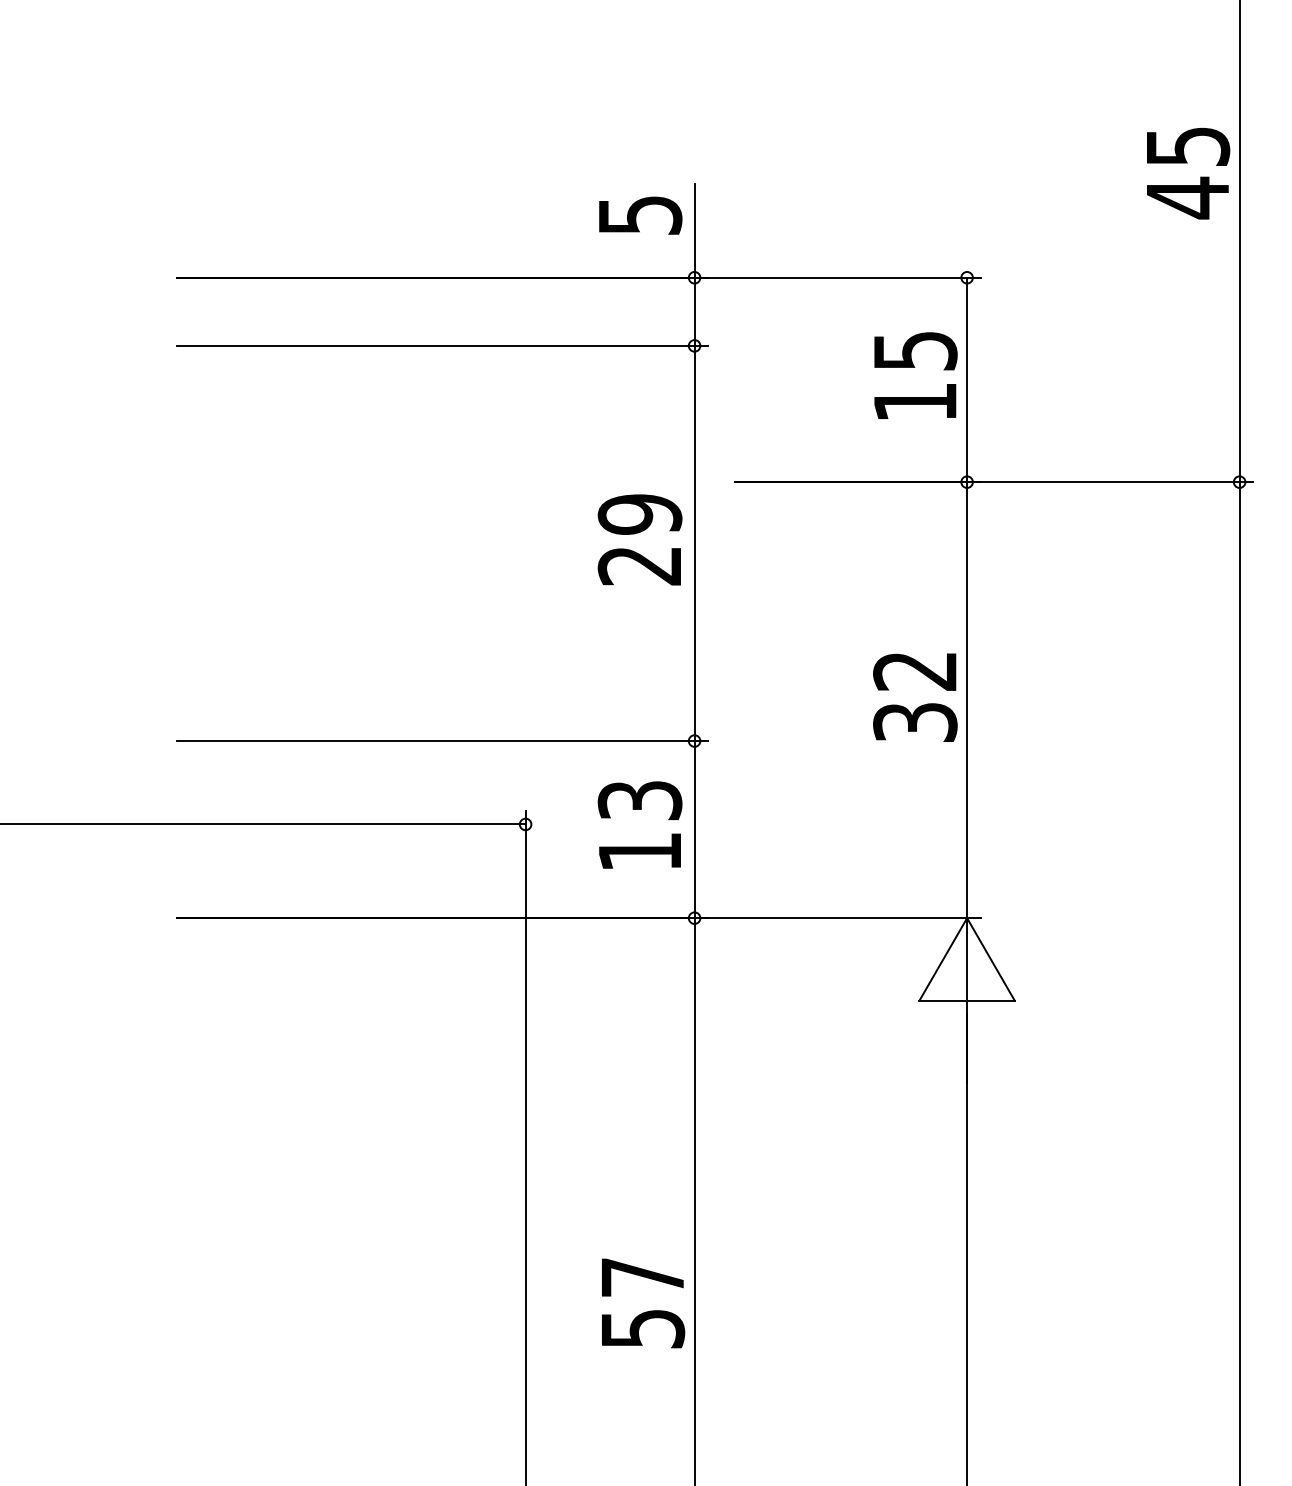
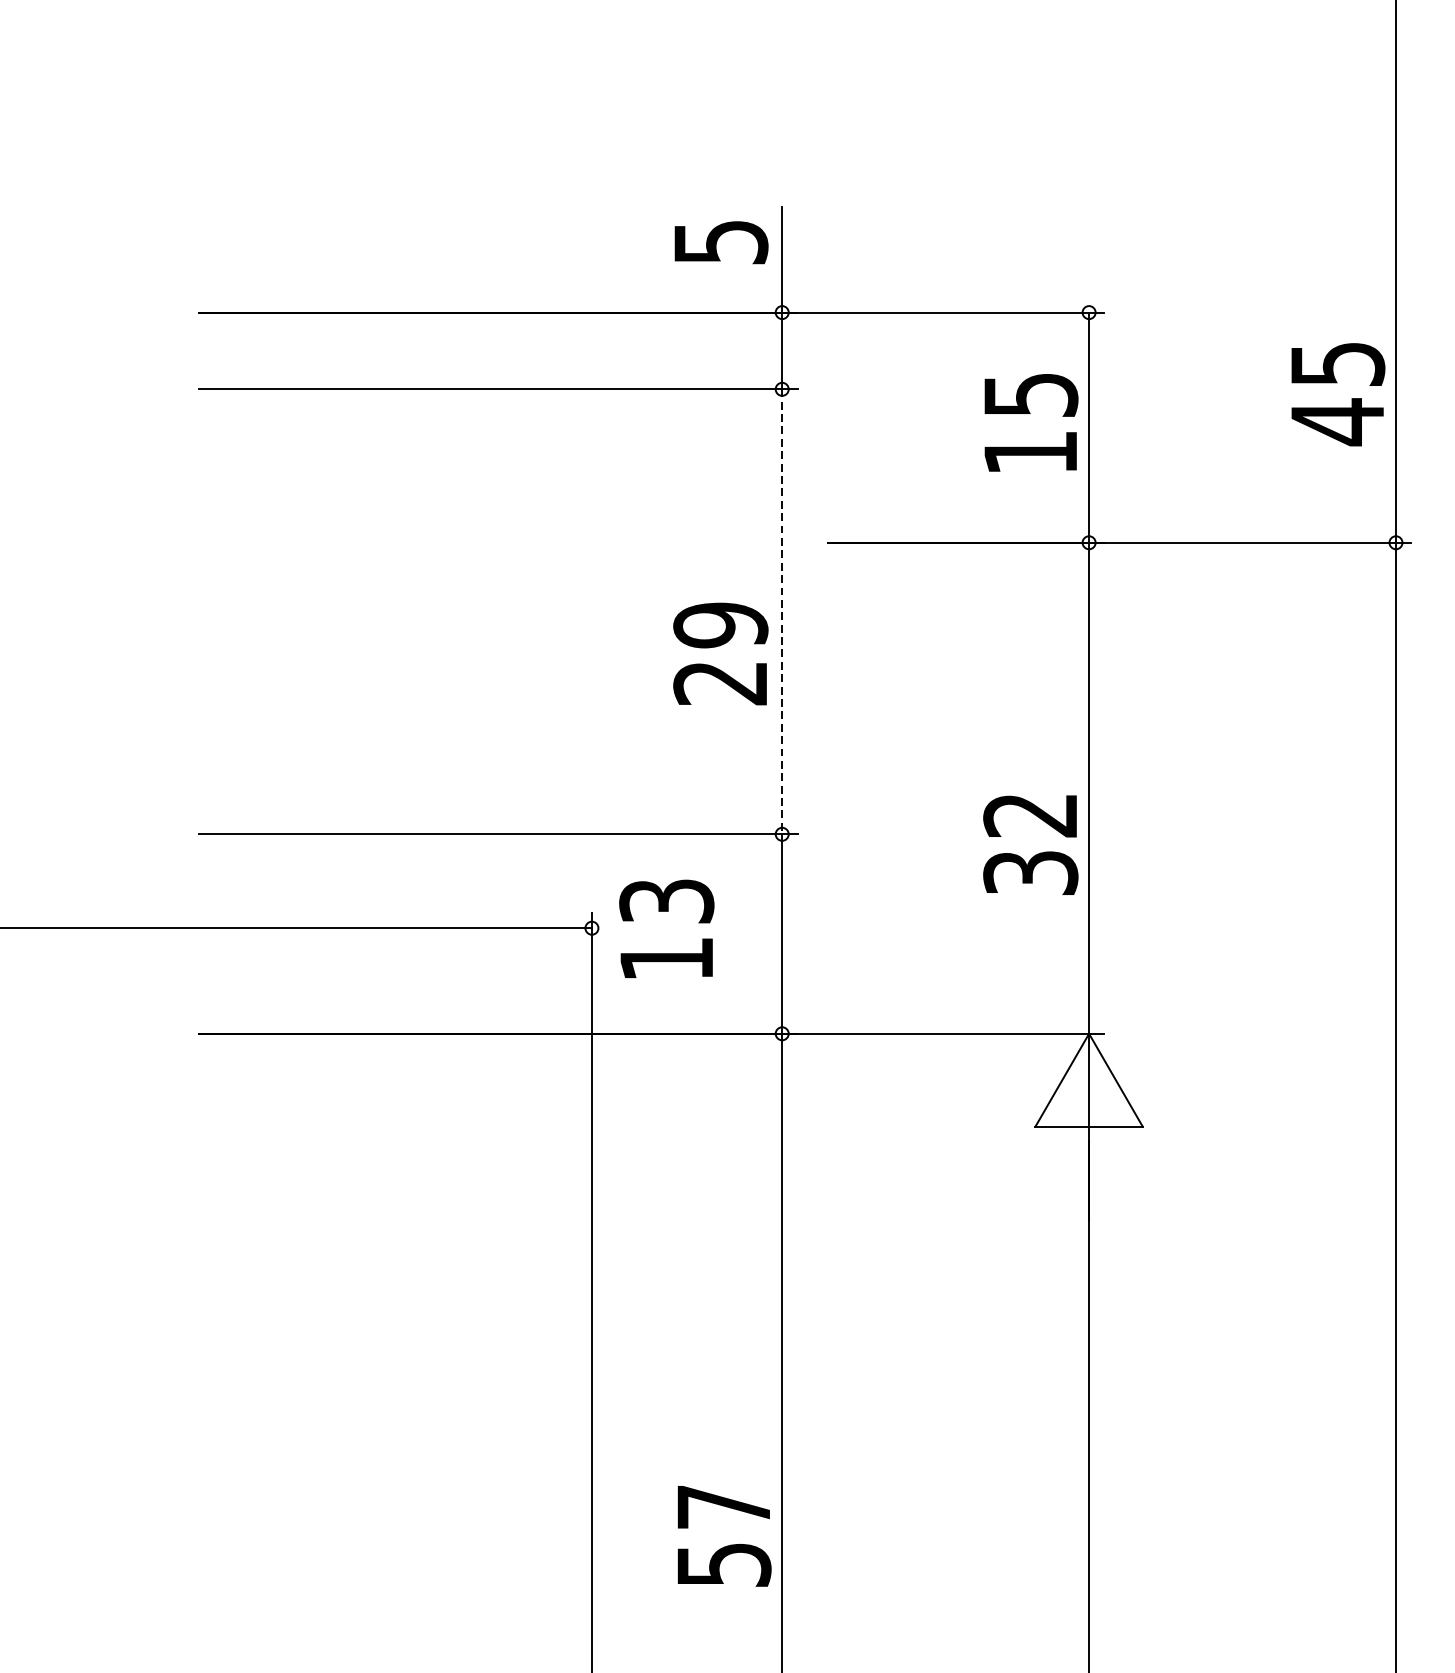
text: (1188, 173) -> (1338, 394), moved
text: (639, 539) -> (720, 653), moved
line: (694, 543) -> (782, 611), solid -> dashed
text: (915, 697) -> (1030, 844), moved
text: (639, 824) -> (666, 928), moved
text: (643, 1303) -> (724, 1536), moved

